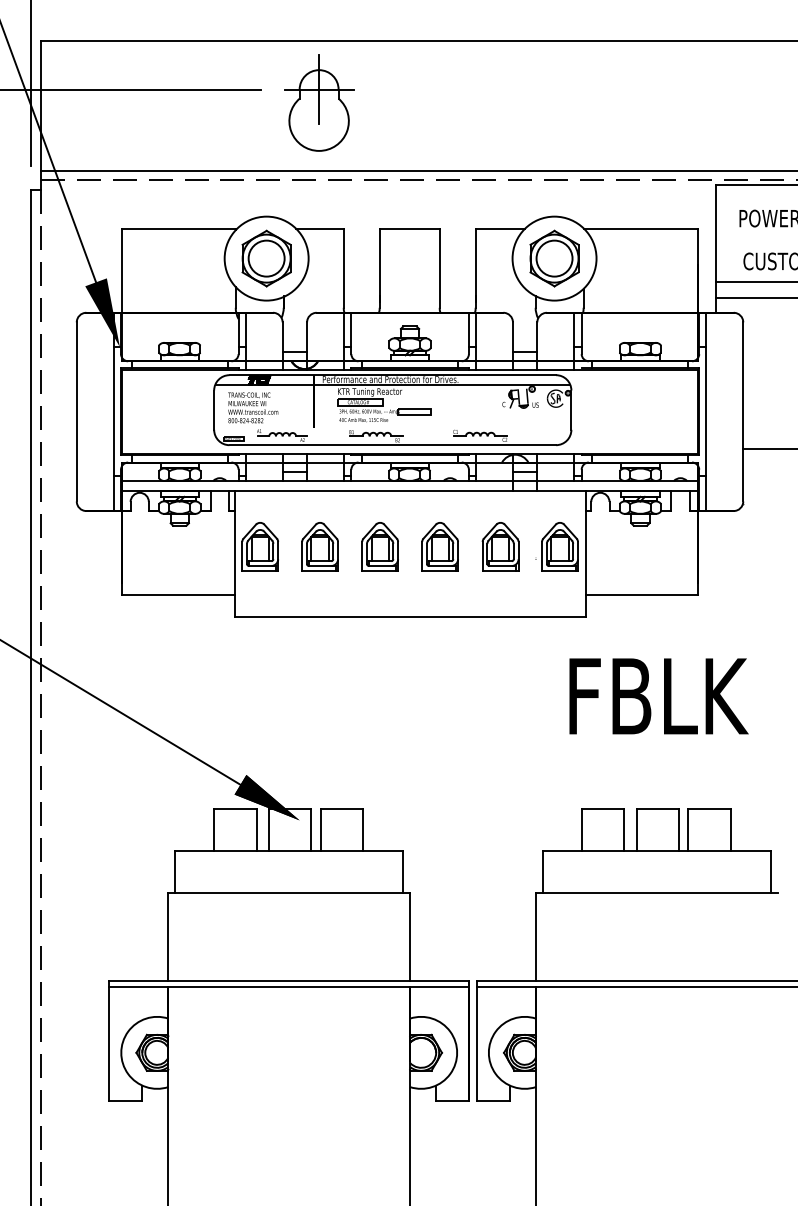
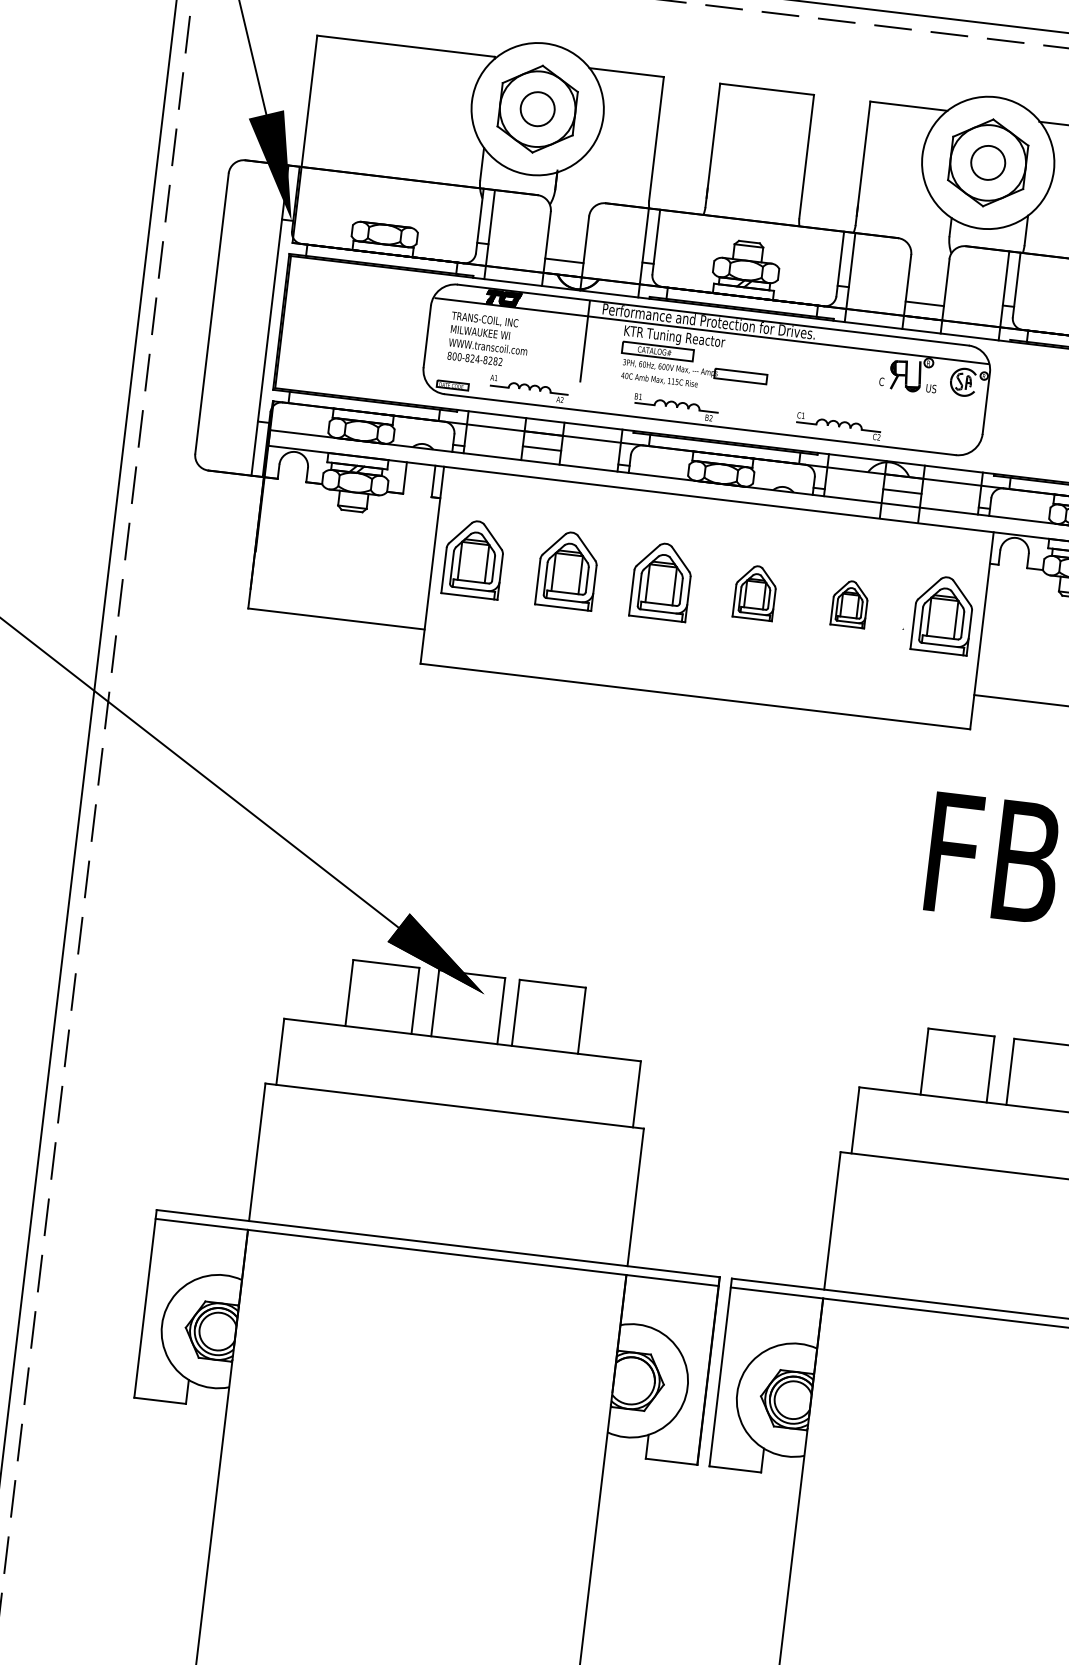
circle: (266, 258) -> (537, 108), size x0.6
circle: (554, 258) -> (988, 162), size x0.6
part: (439, 546) -> (754, 591), size x0.7
part: (500, 546) -> (849, 603), size x0.6

